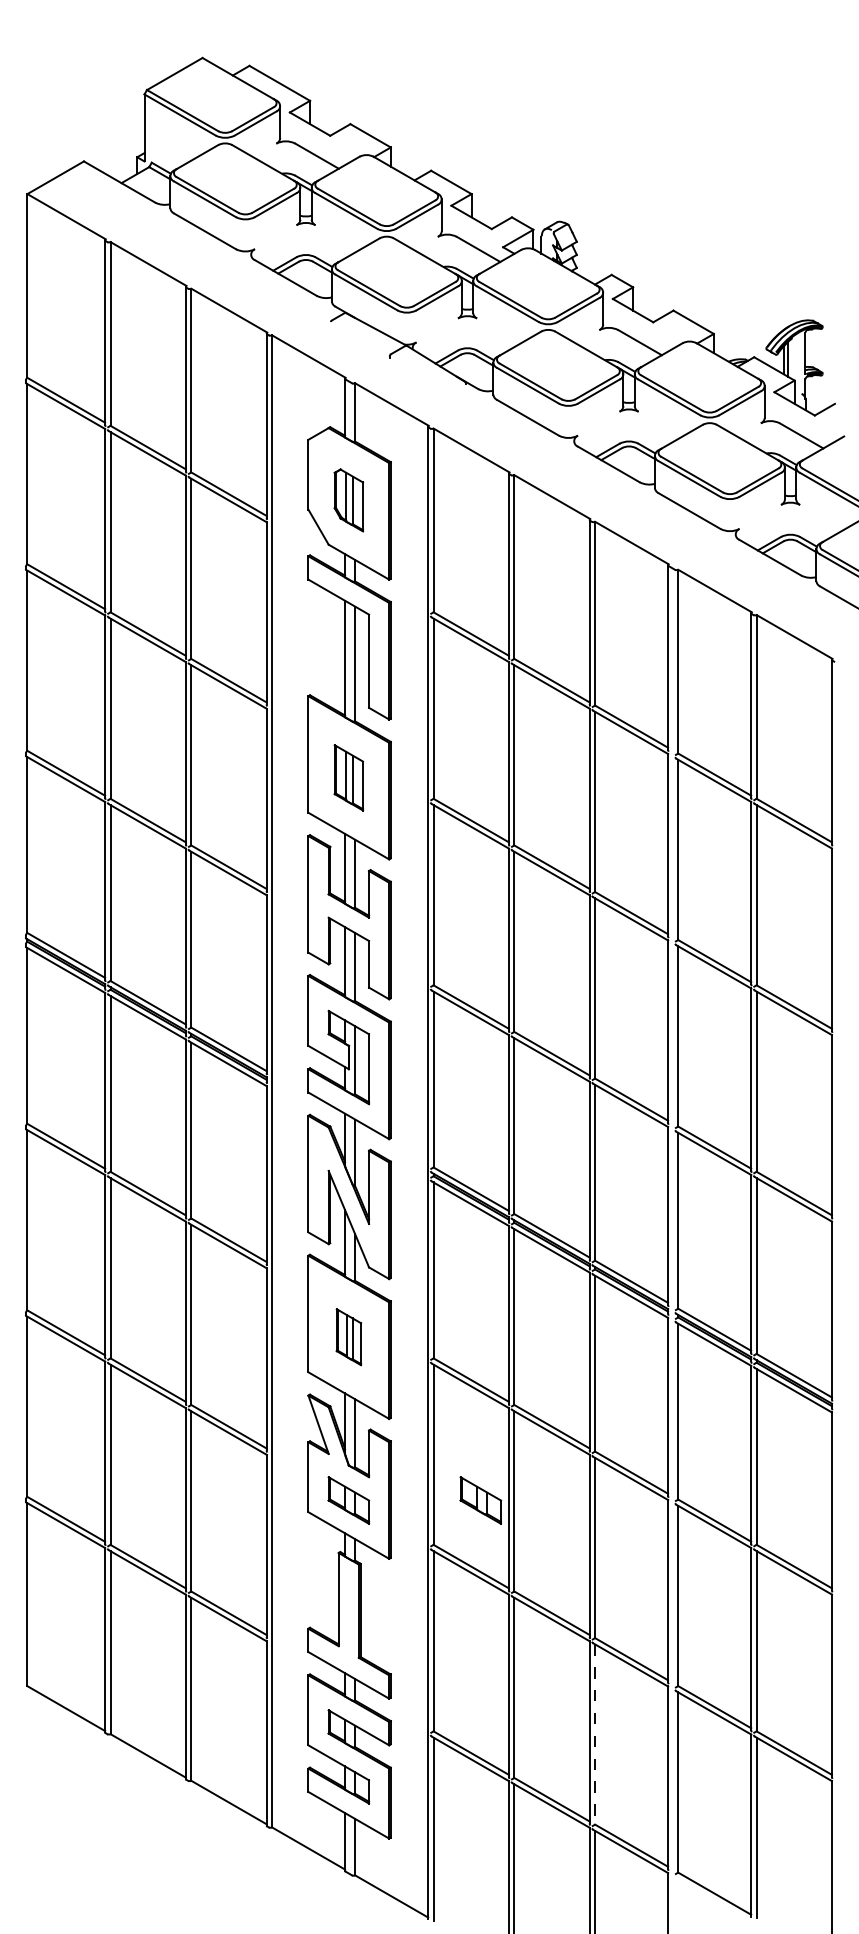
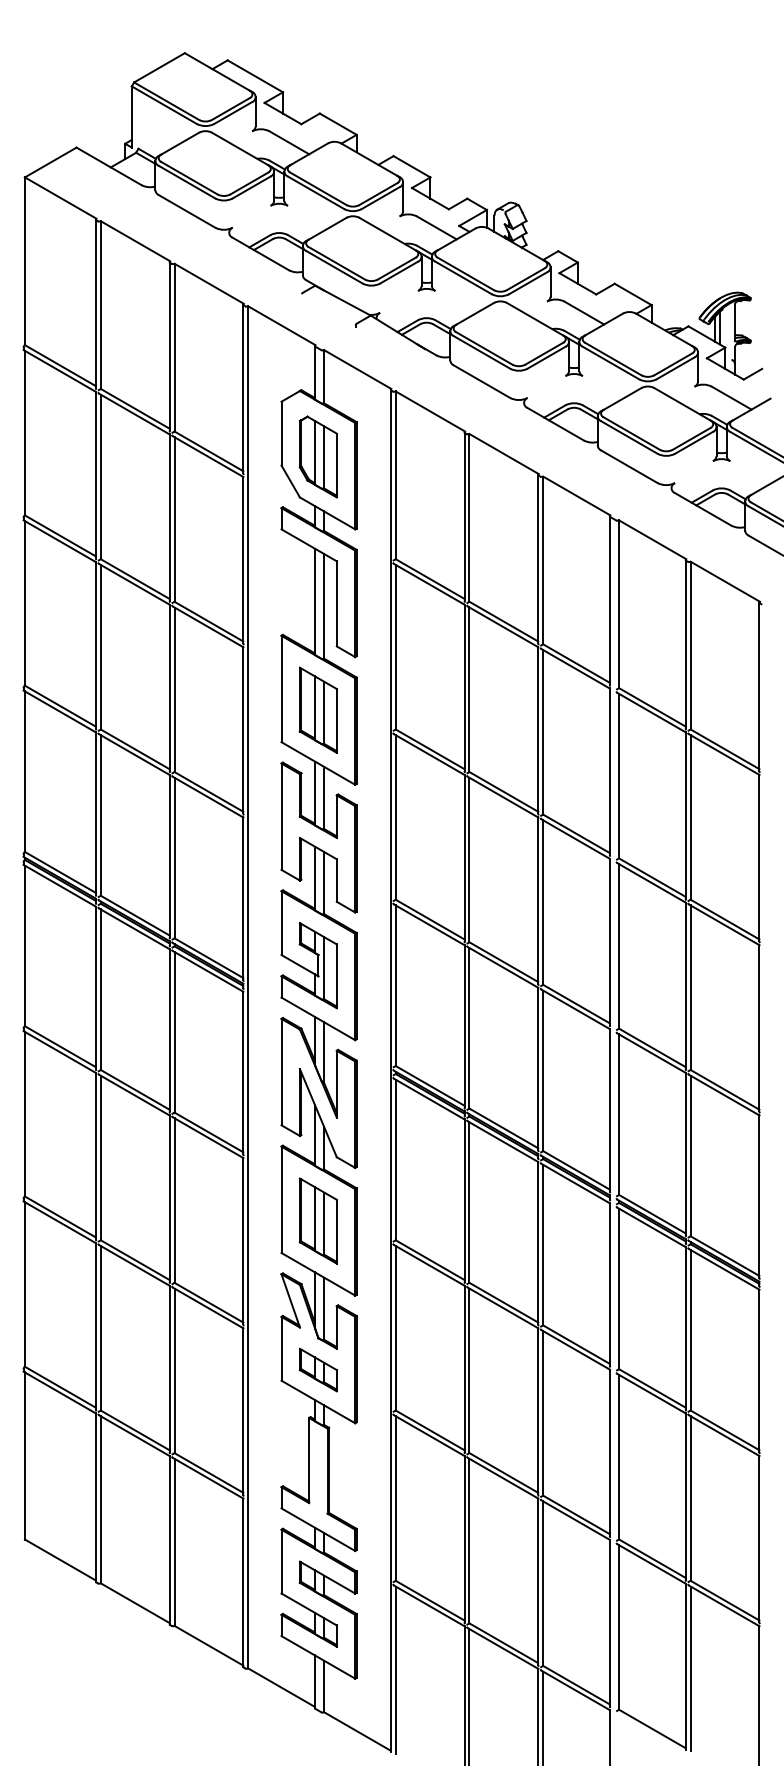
part: (348, 500) -> (318, 457), size x1.43
part: (348, 777) -> (318, 710), size x1.43
part: (348, 1336) -> (318, 1220), size x1.67
part: (480, 1500) -> (438, 1370), removed
line: (595, 1735) -> (543, 1584), dashed -> solid

